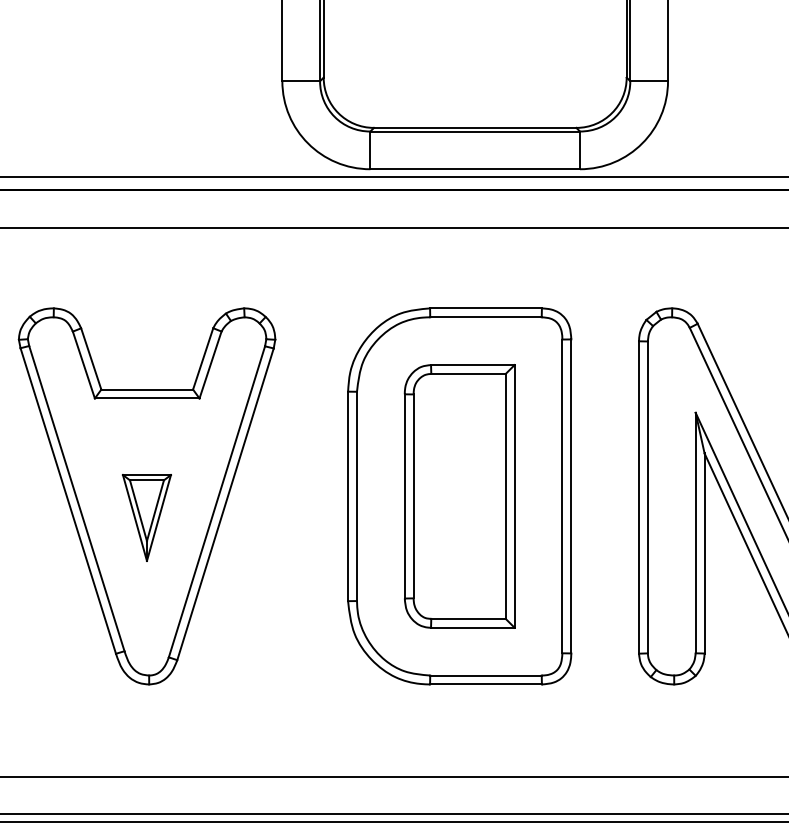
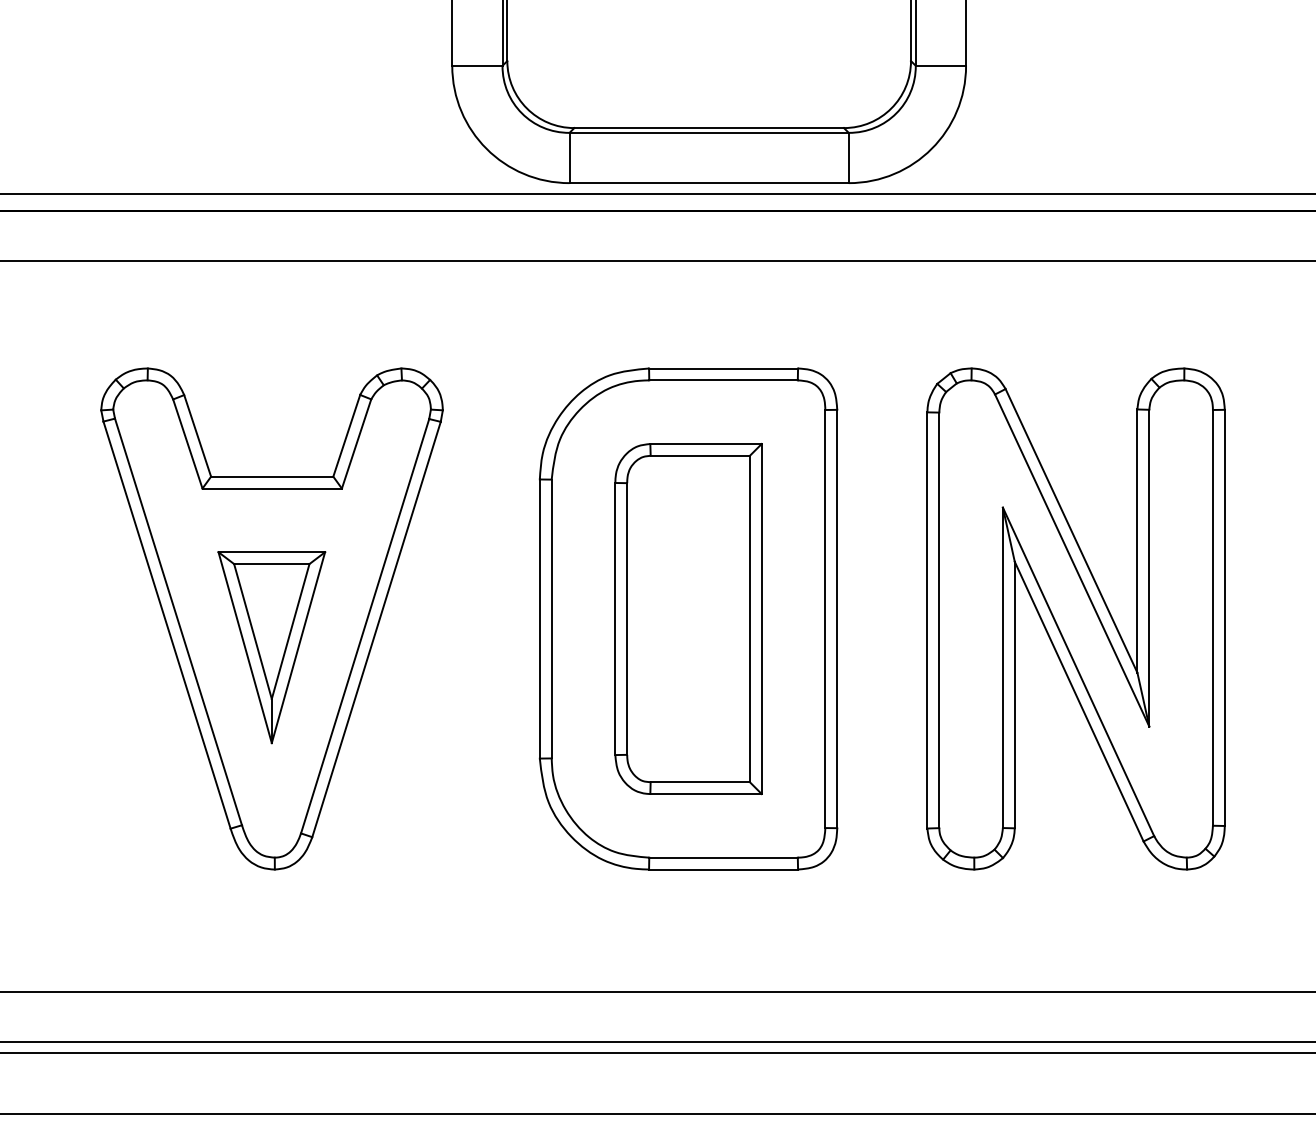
part: (146, 517) -> (271, 647), size x1.67

